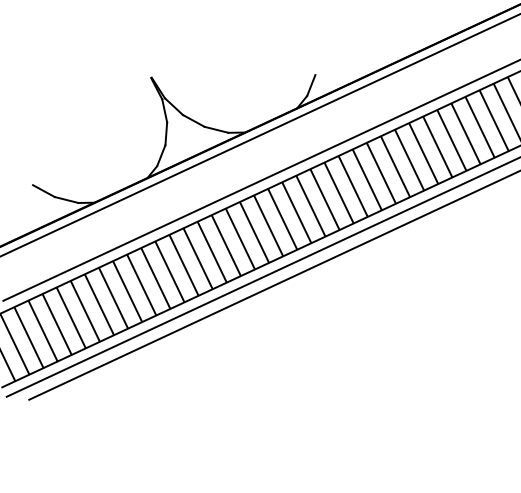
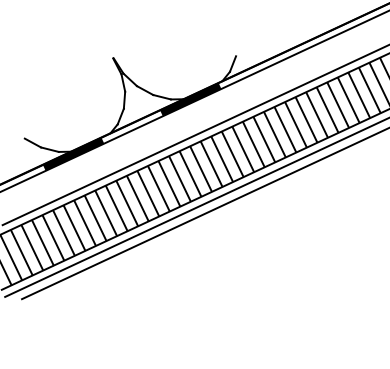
fill: (254, 132) -> (190, 99), added
fill: (98, 205) -> (73, 153), added

